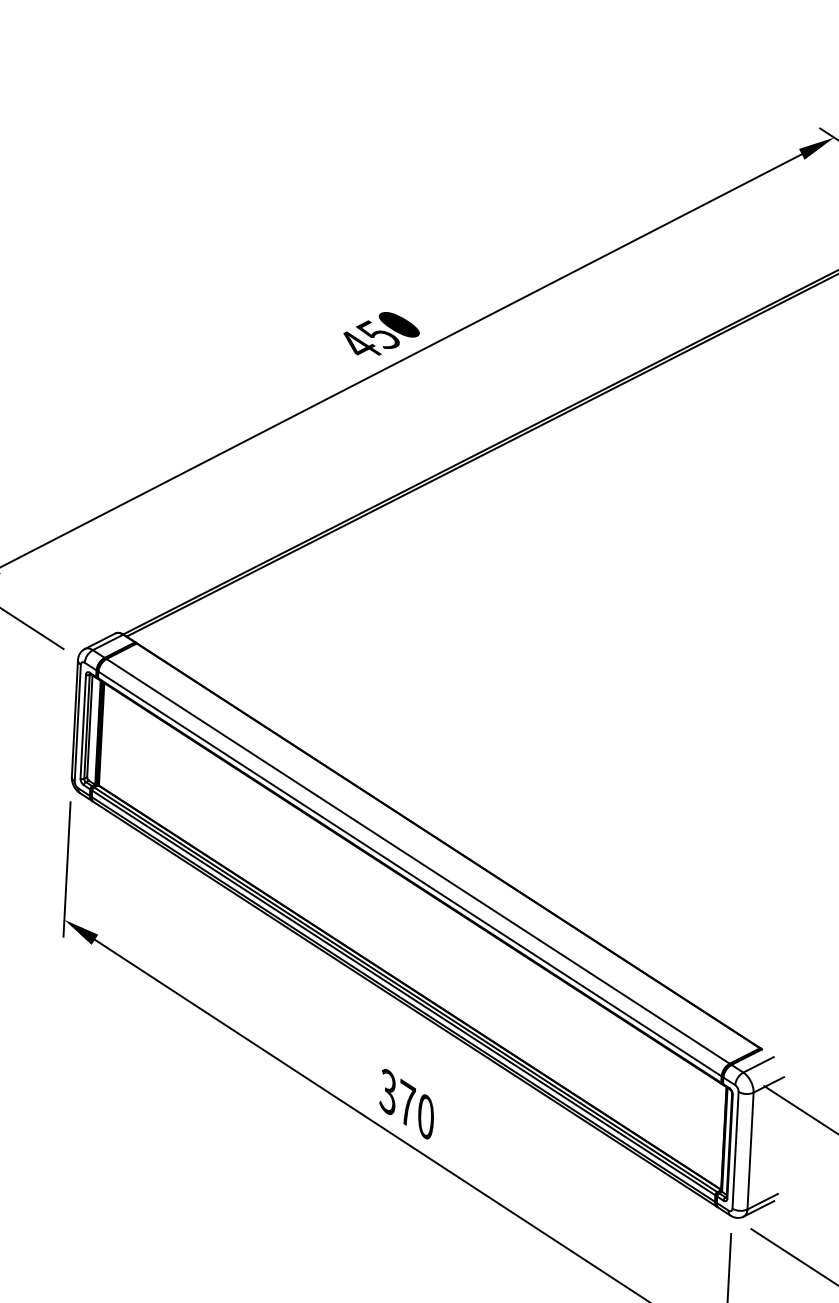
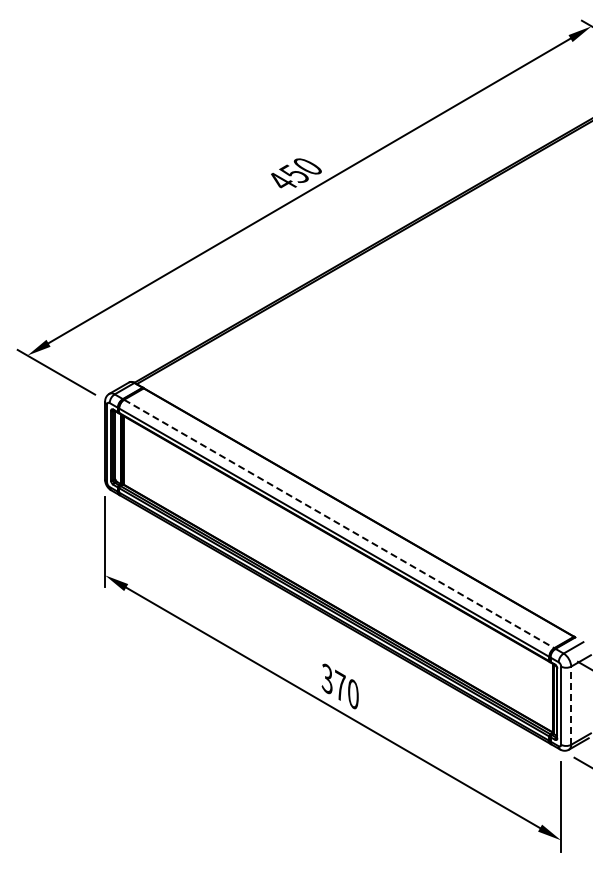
line: (418, 862) -> (339, 524), solid -> dashed
line: (750, 1150) -> (571, 705), solid -> dashed

